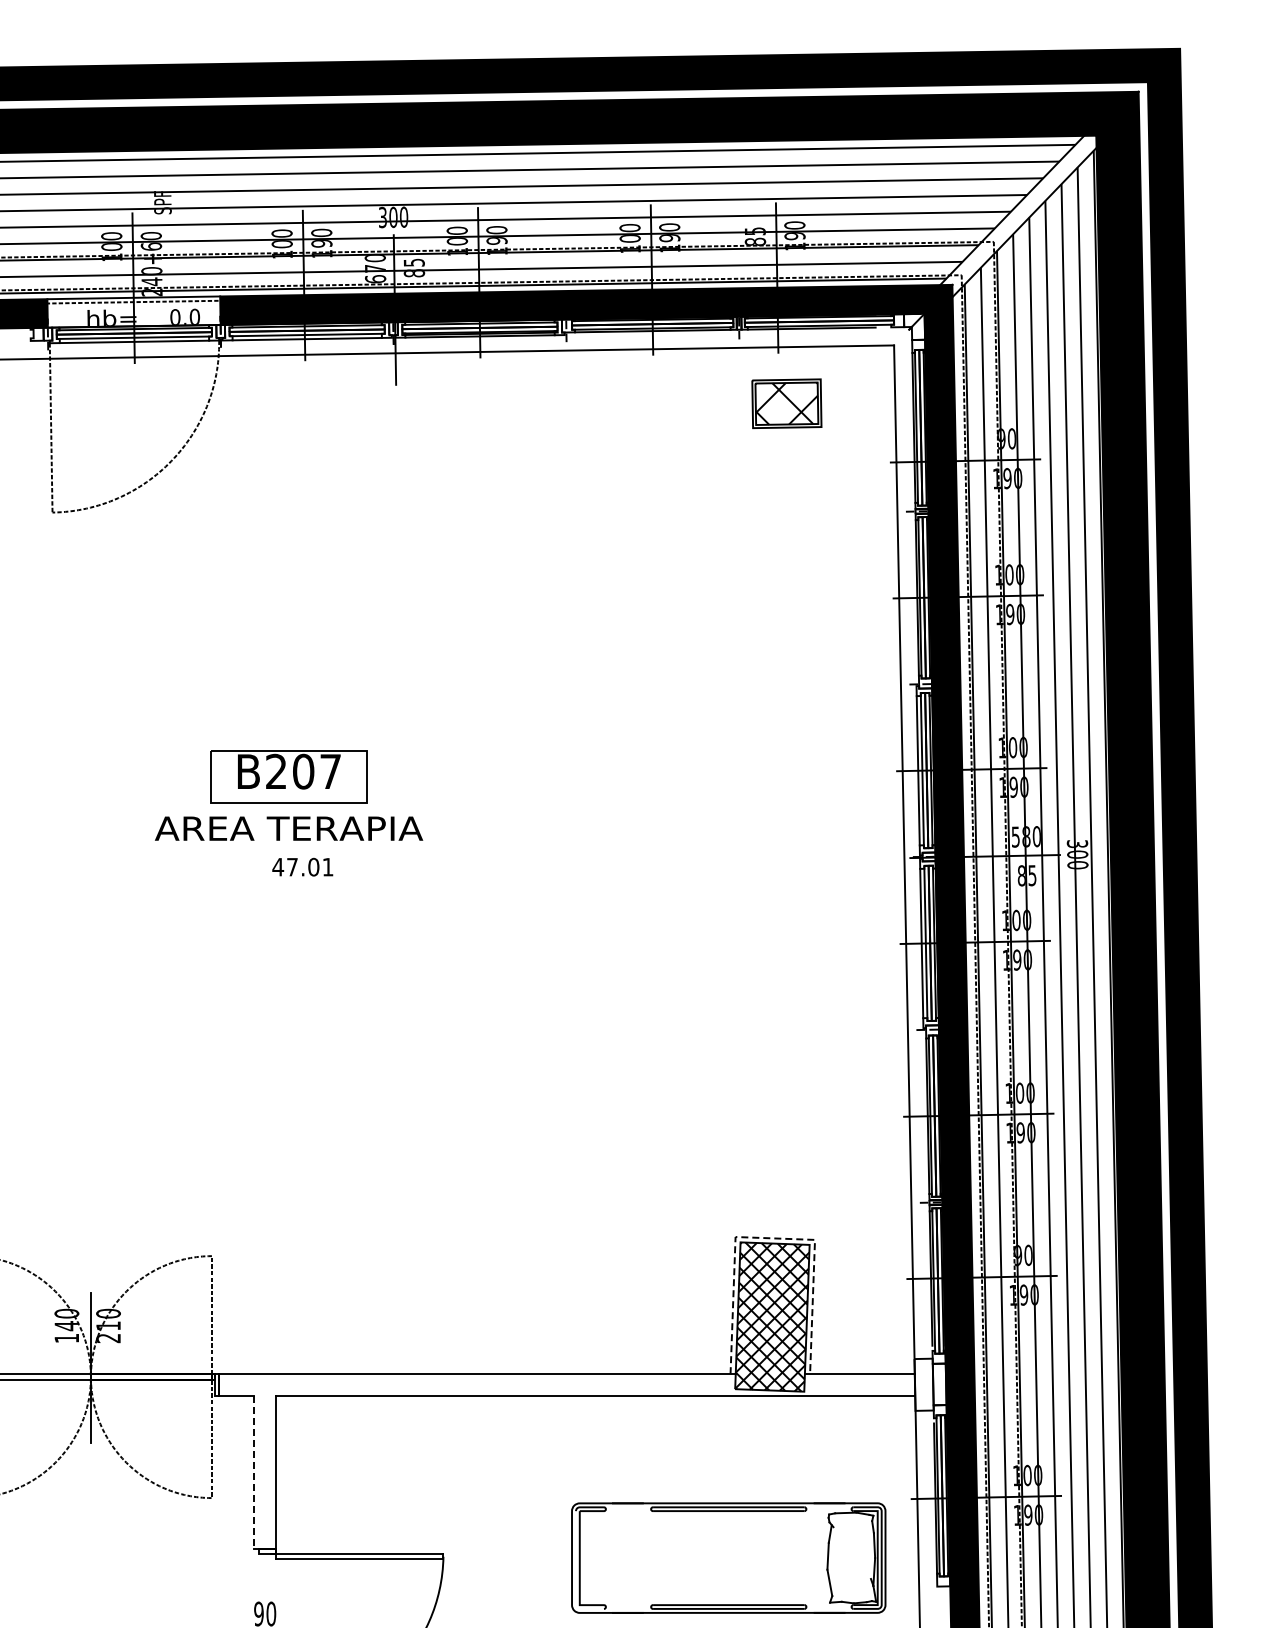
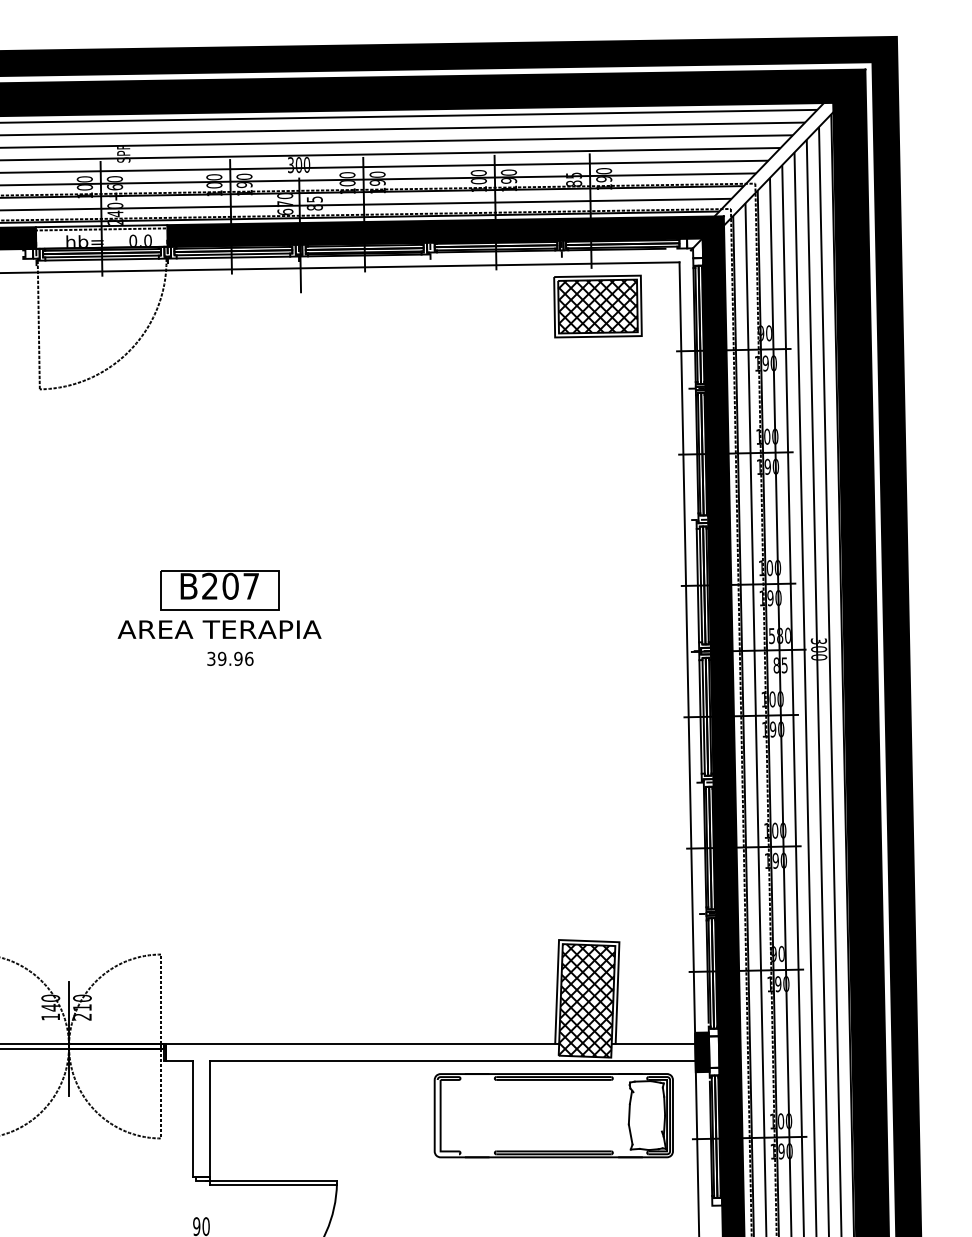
part: (786, 403) -> (597, 306), size x1.67
text: (302, 866) -> (229, 658), 47.01 -> 39.96
line: (774, 1238) -> (588, 941), dashed -> solid
fill: (923, 1384) -> (701, 1052), added
line: (254, 1472) -> (193, 1119), dashed -> solid
part: (728, 1557) -> (553, 1115), moved

